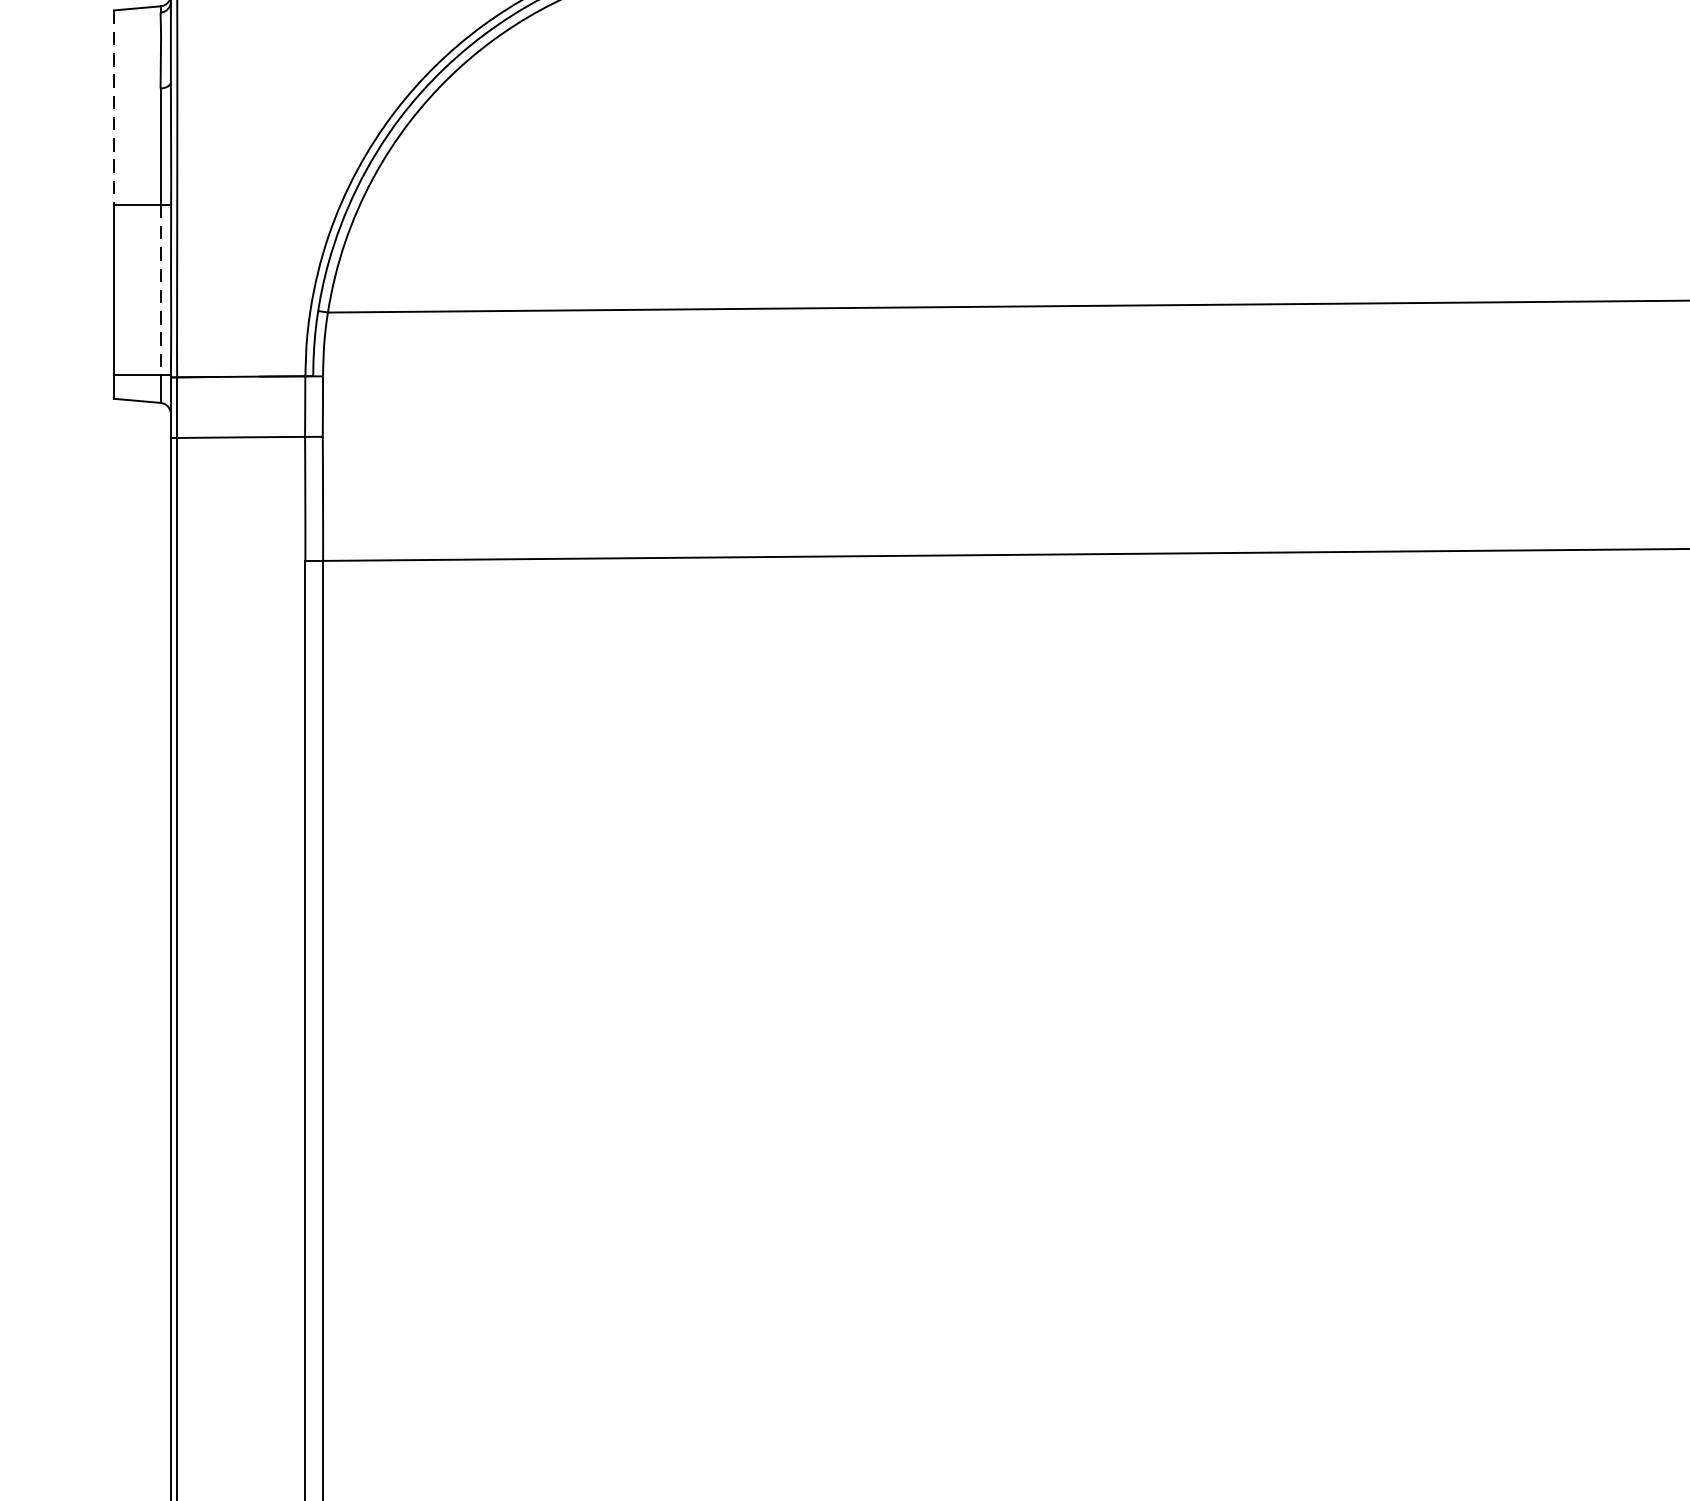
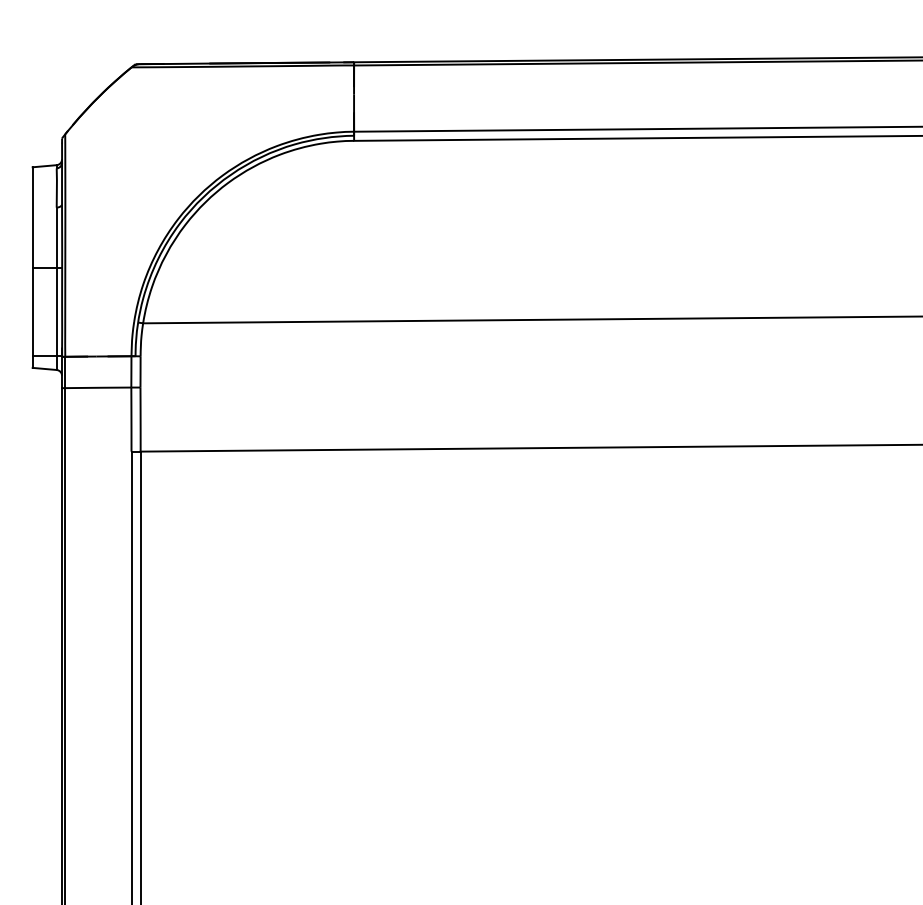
line: (113, 107) -> (32, 217), dashed -> solid
line: (160, 291) -> (56, 312), dashed -> solid

